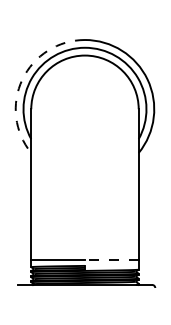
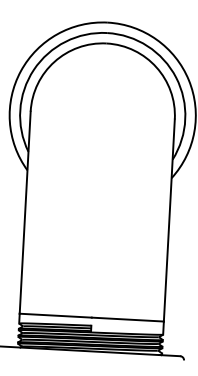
arc: (22, 79) -> (21, 71), dashed -> solid
line: (111, 259) -> (127, 319), dashed -> solid

